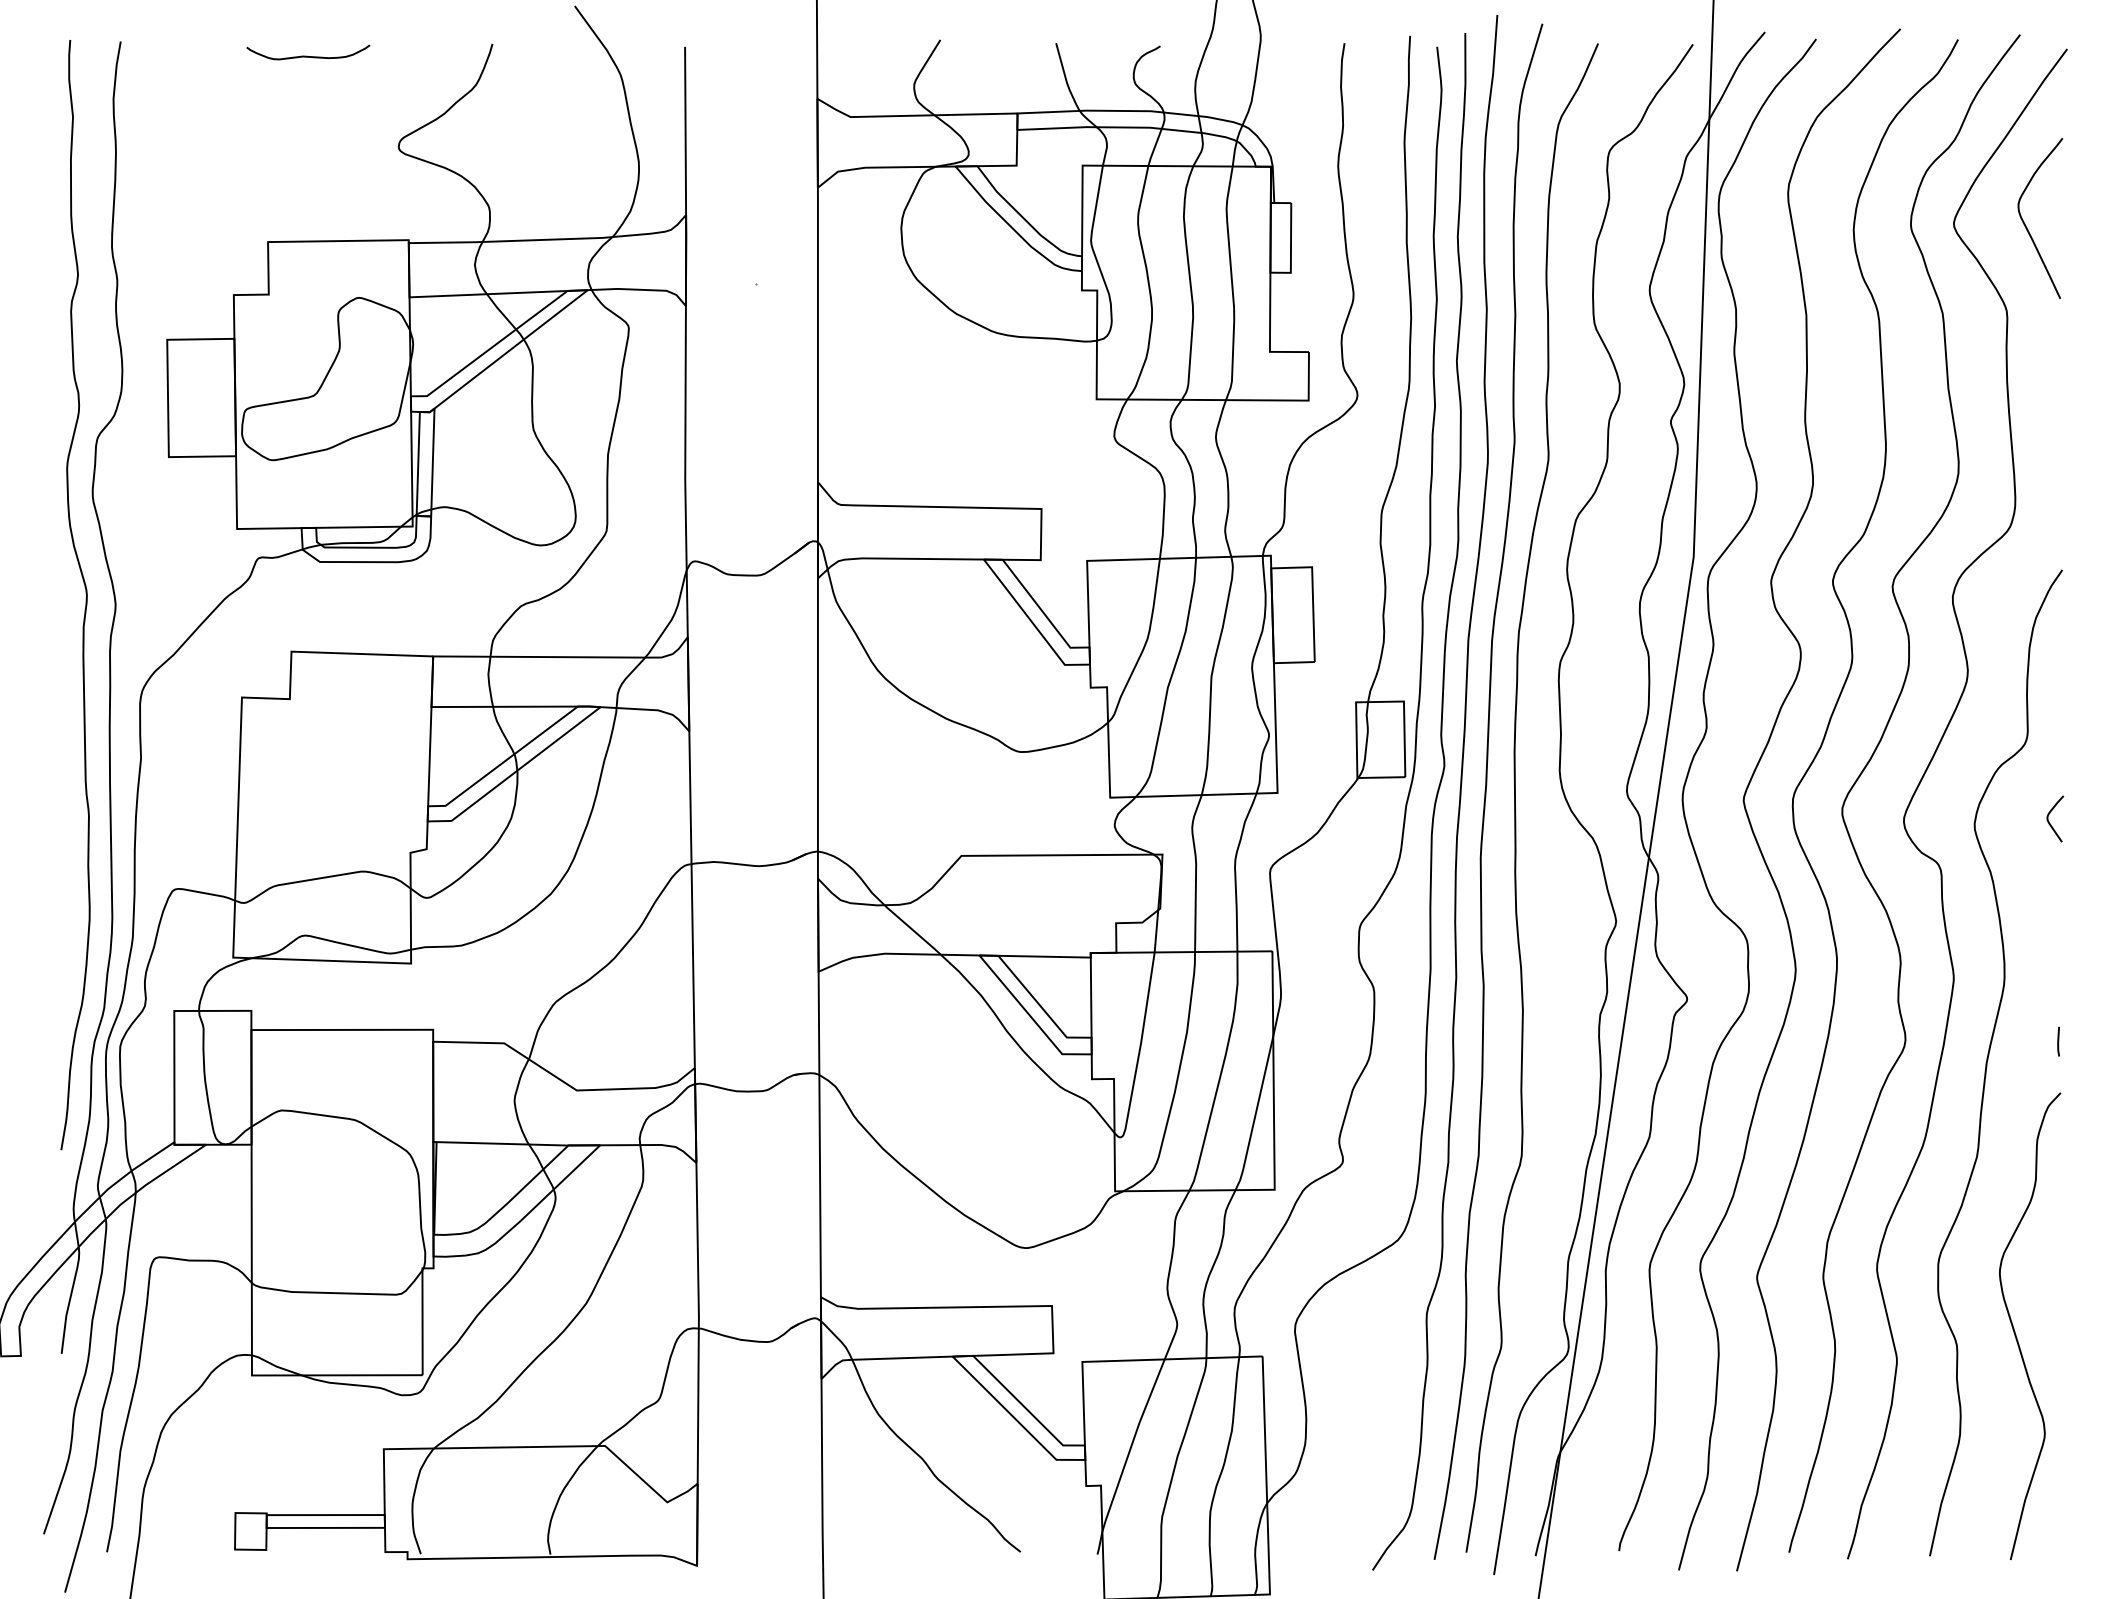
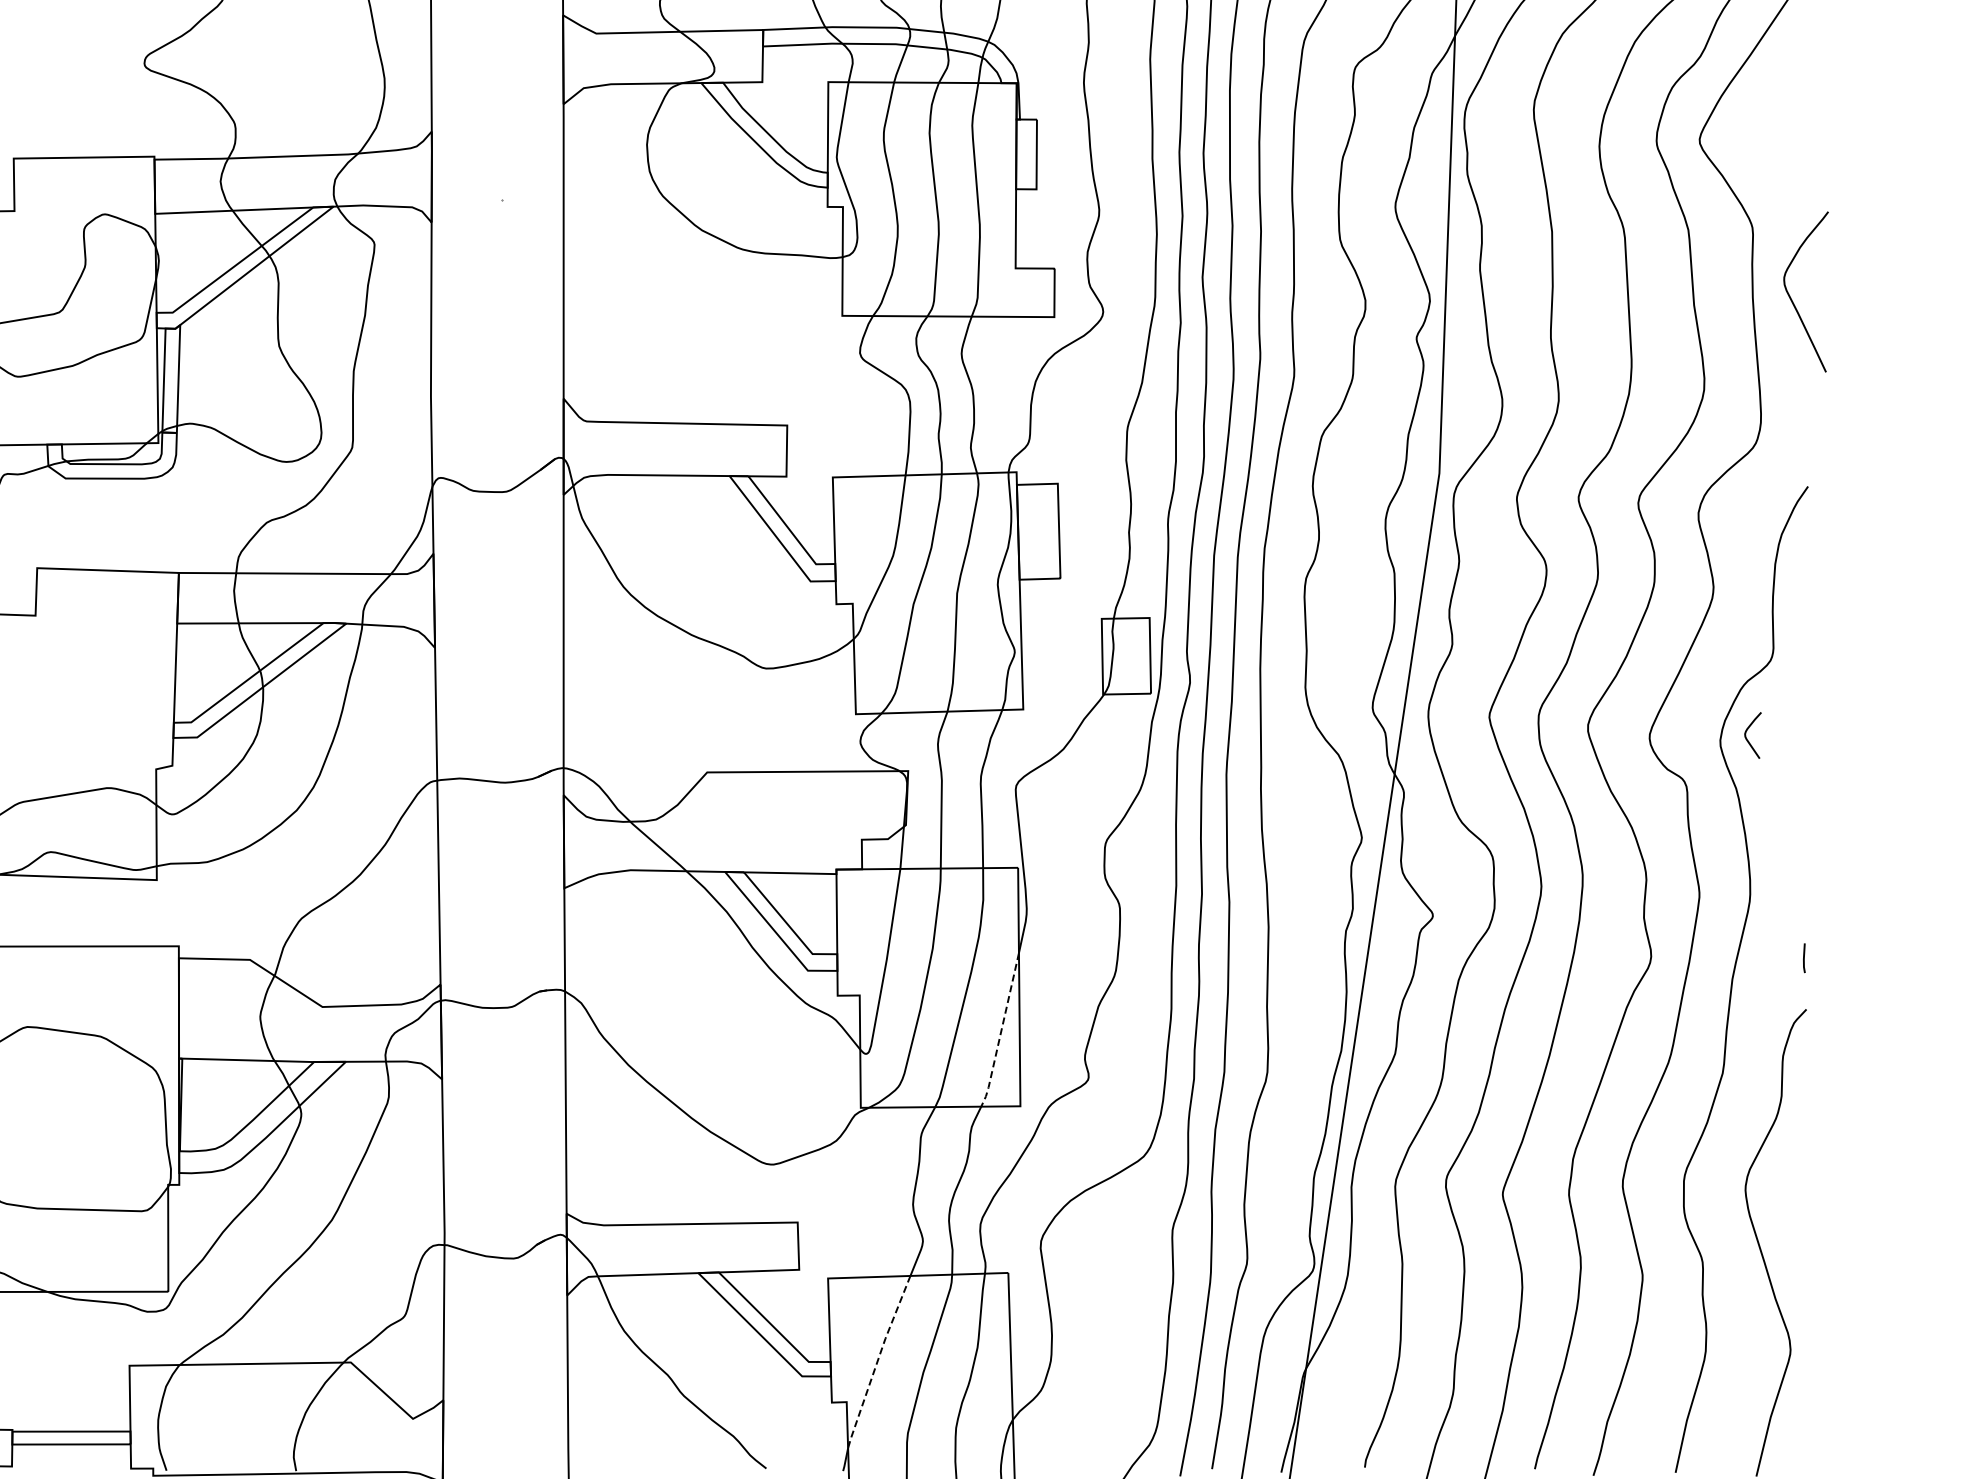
curve: (2026, 225) -> (1792, 299), moved
curve: (2049, 821) -> (1747, 738), moved
line: (1255, 1115) -> (1001, 1032), solid -> dashed
line: (1131, 1445) -> (877, 1362), solid -> dashed

